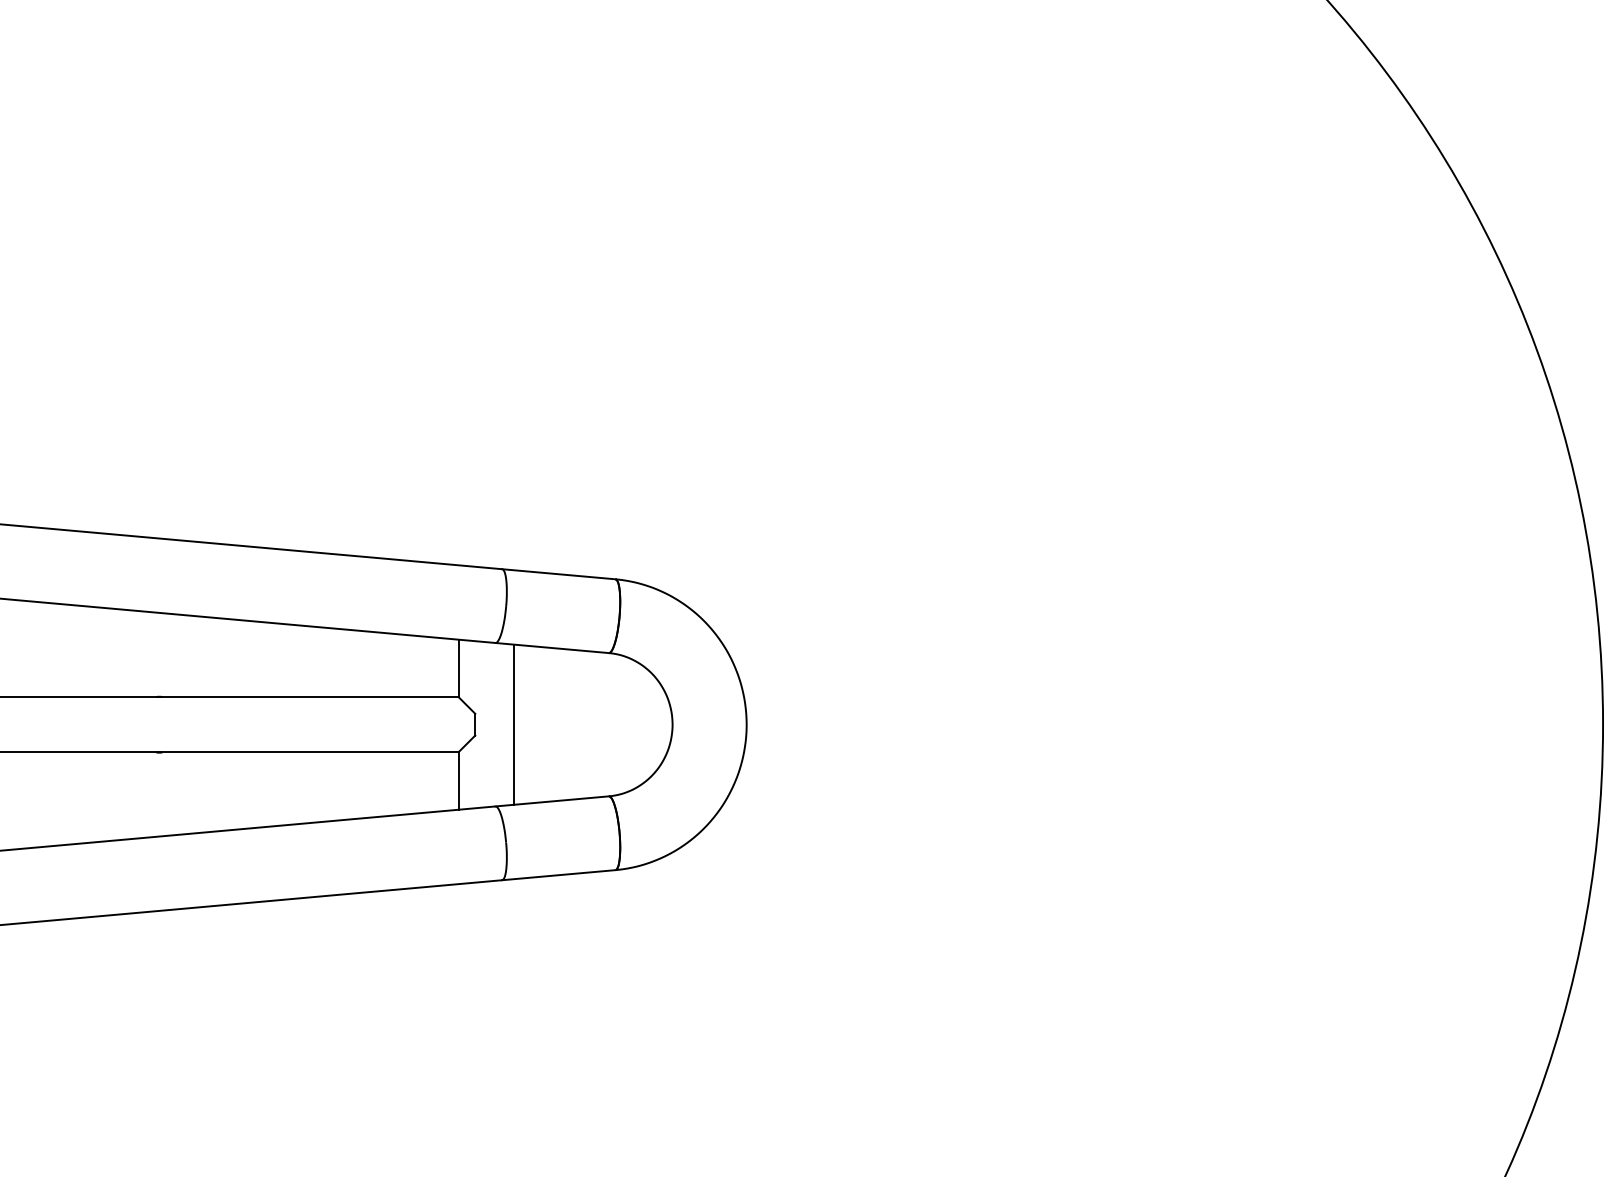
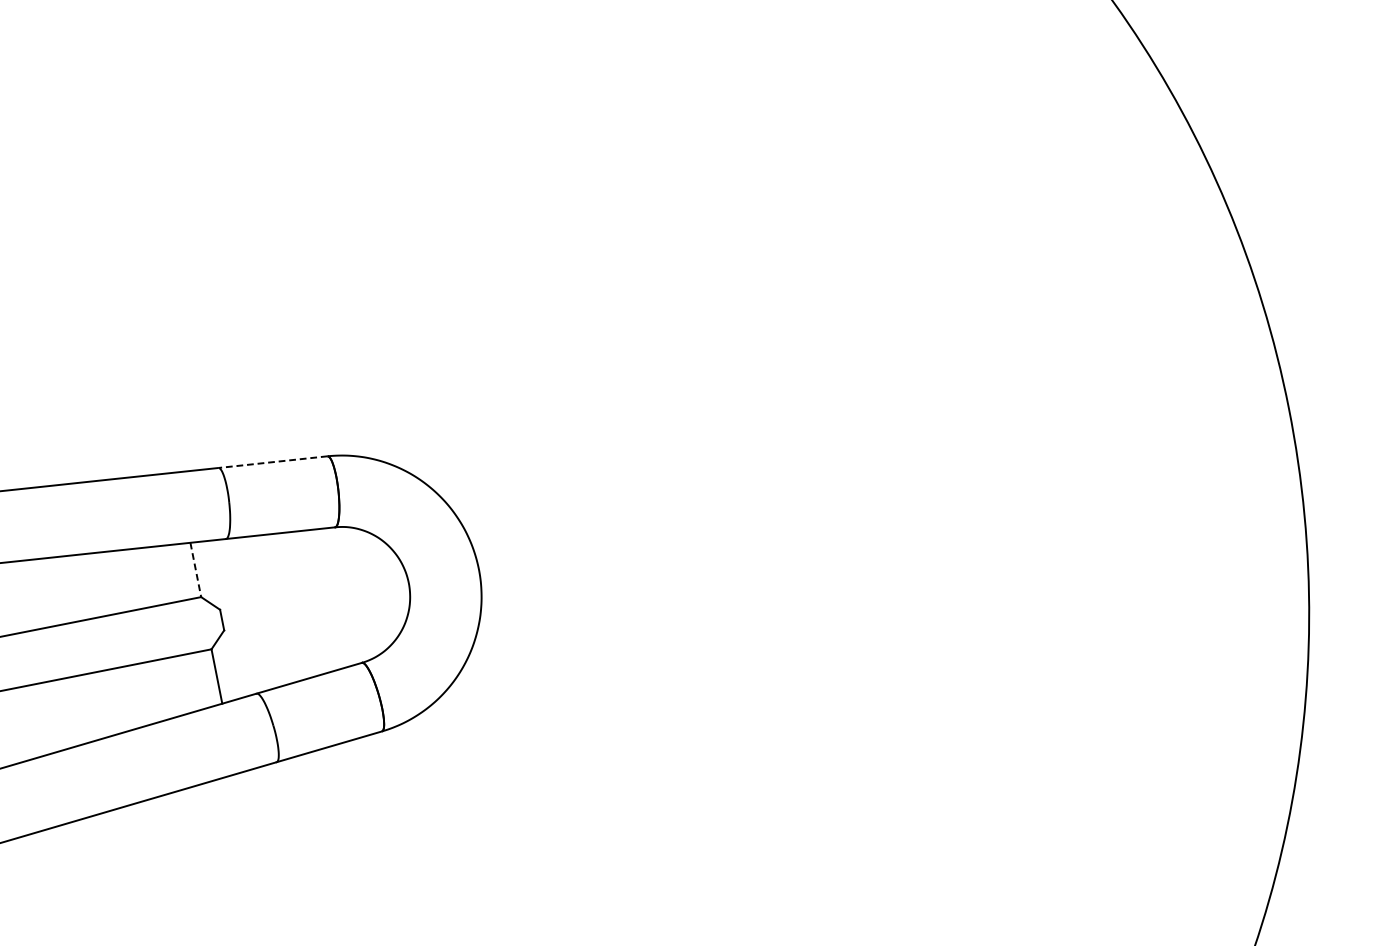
line: (558, 574) -> (272, 462), solid -> dashed
line: (458, 668) -> (195, 570), solid -> dashed
line: (513, 724) -> (258, 612), removed

